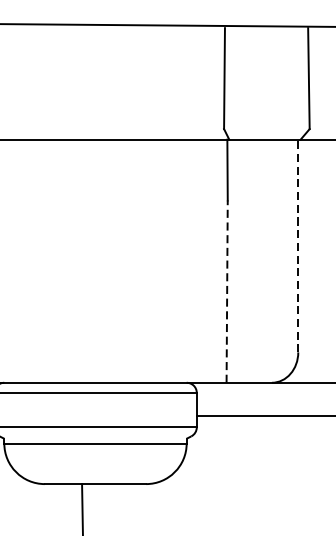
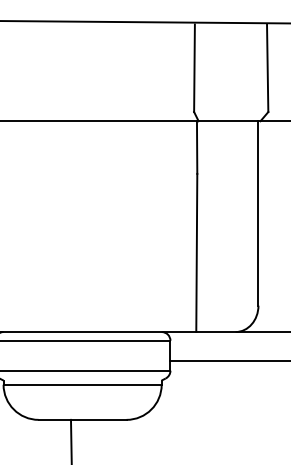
line: (298, 244) -> (258, 212), dashed -> solid
line: (226, 291) -> (196, 252), dashed -> solid

